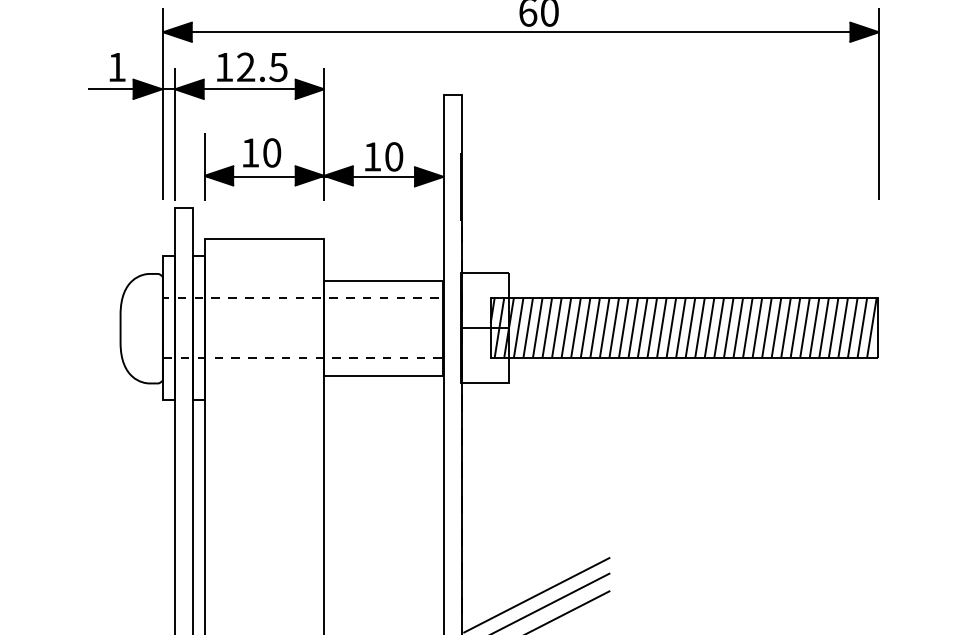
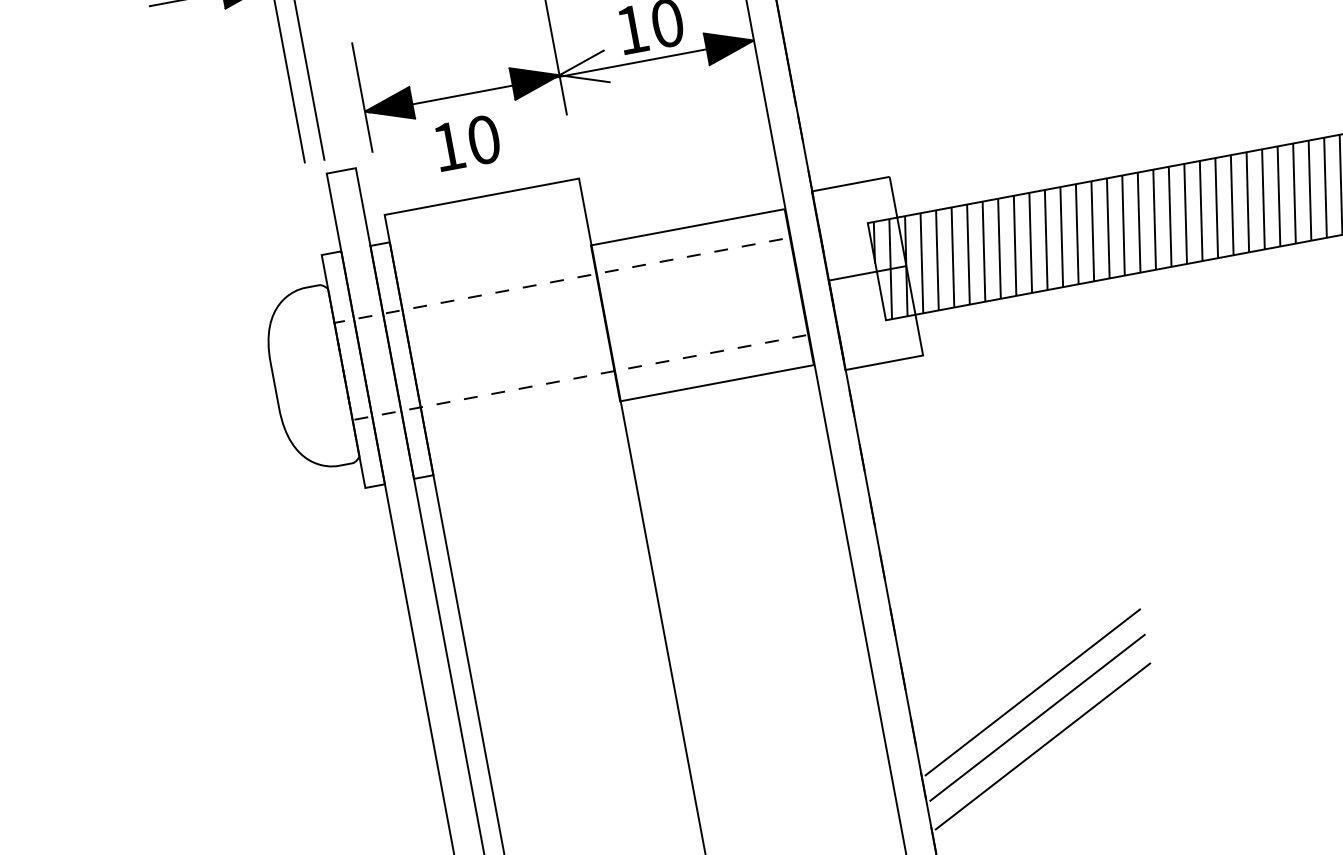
text: (262, 152) -> (468, 142), moved
fill: (338, 175) -> (582, 70), removed

